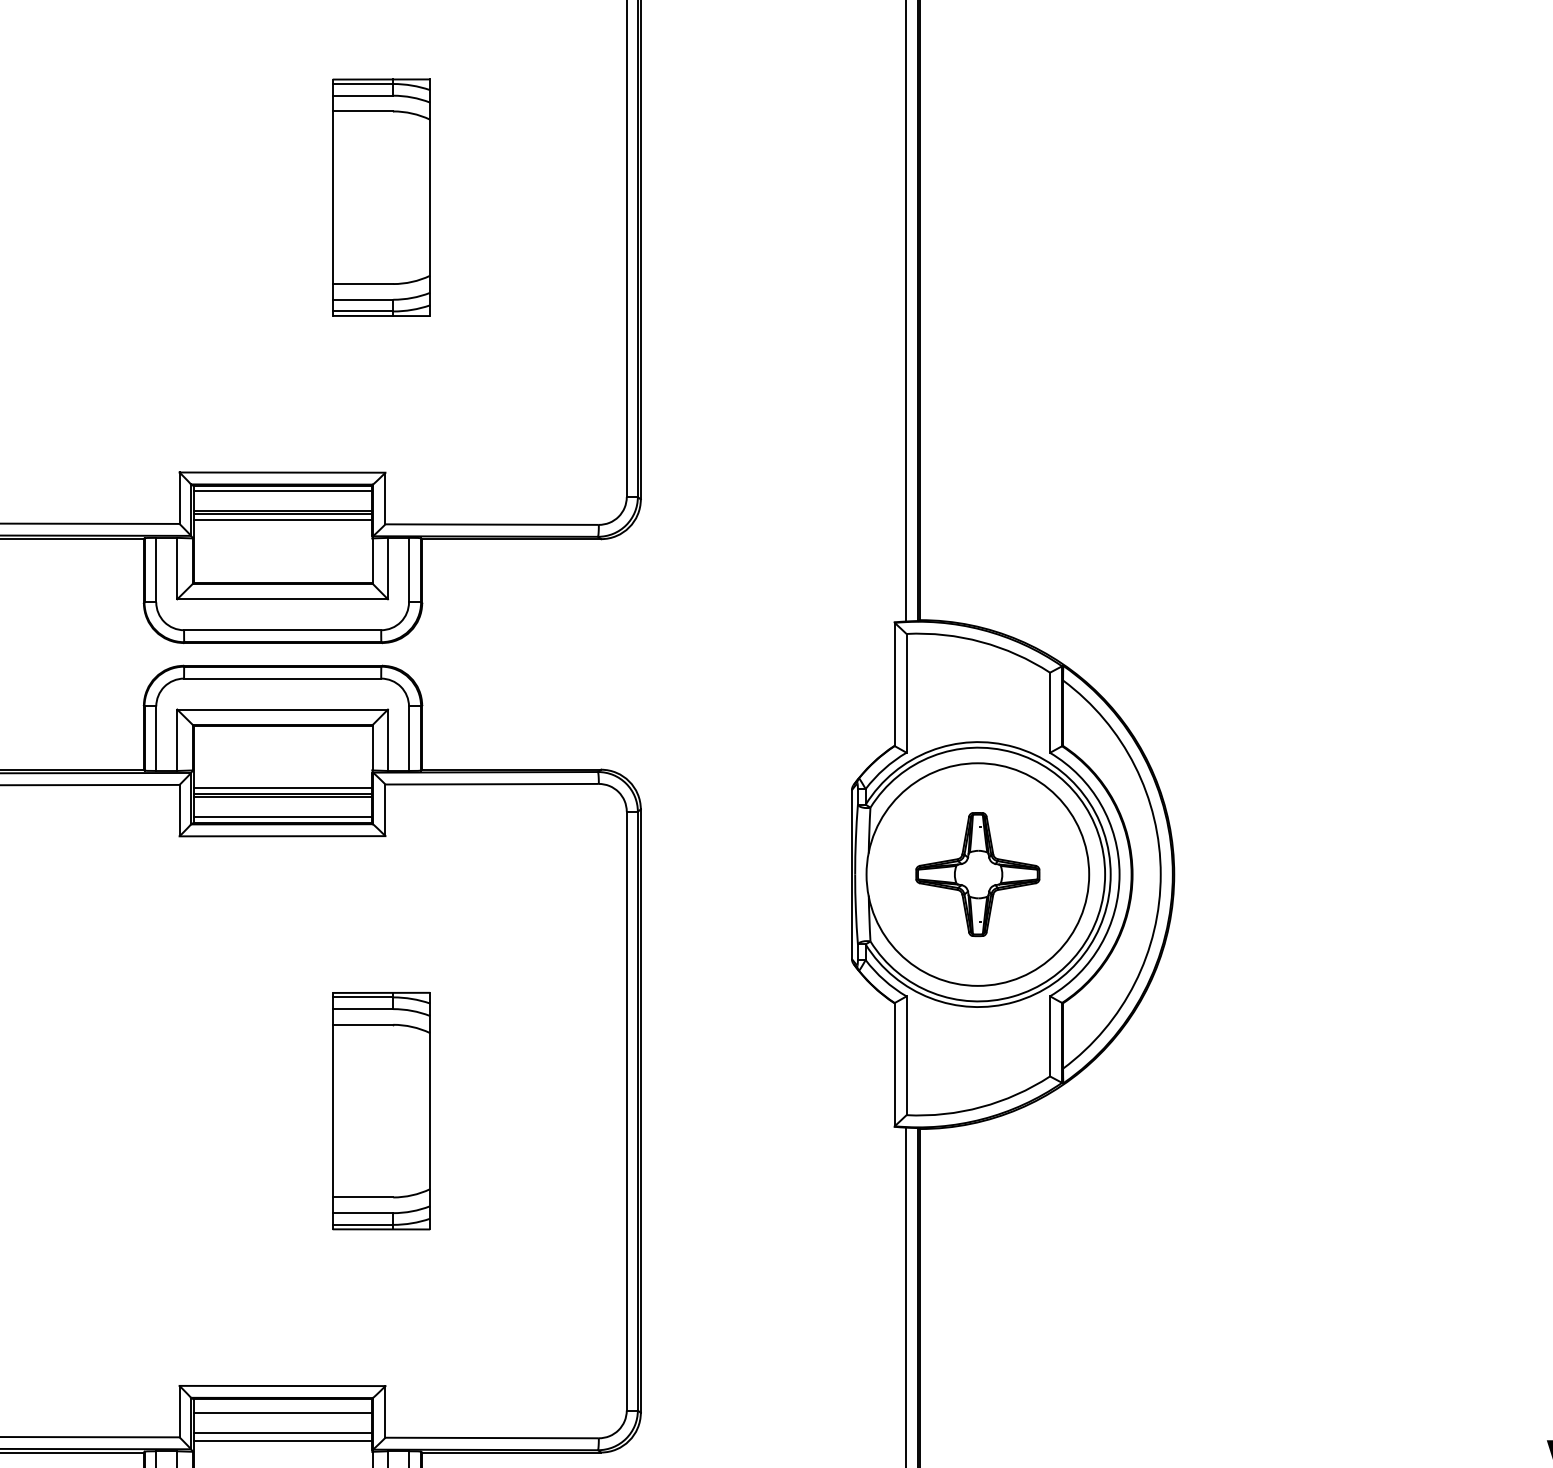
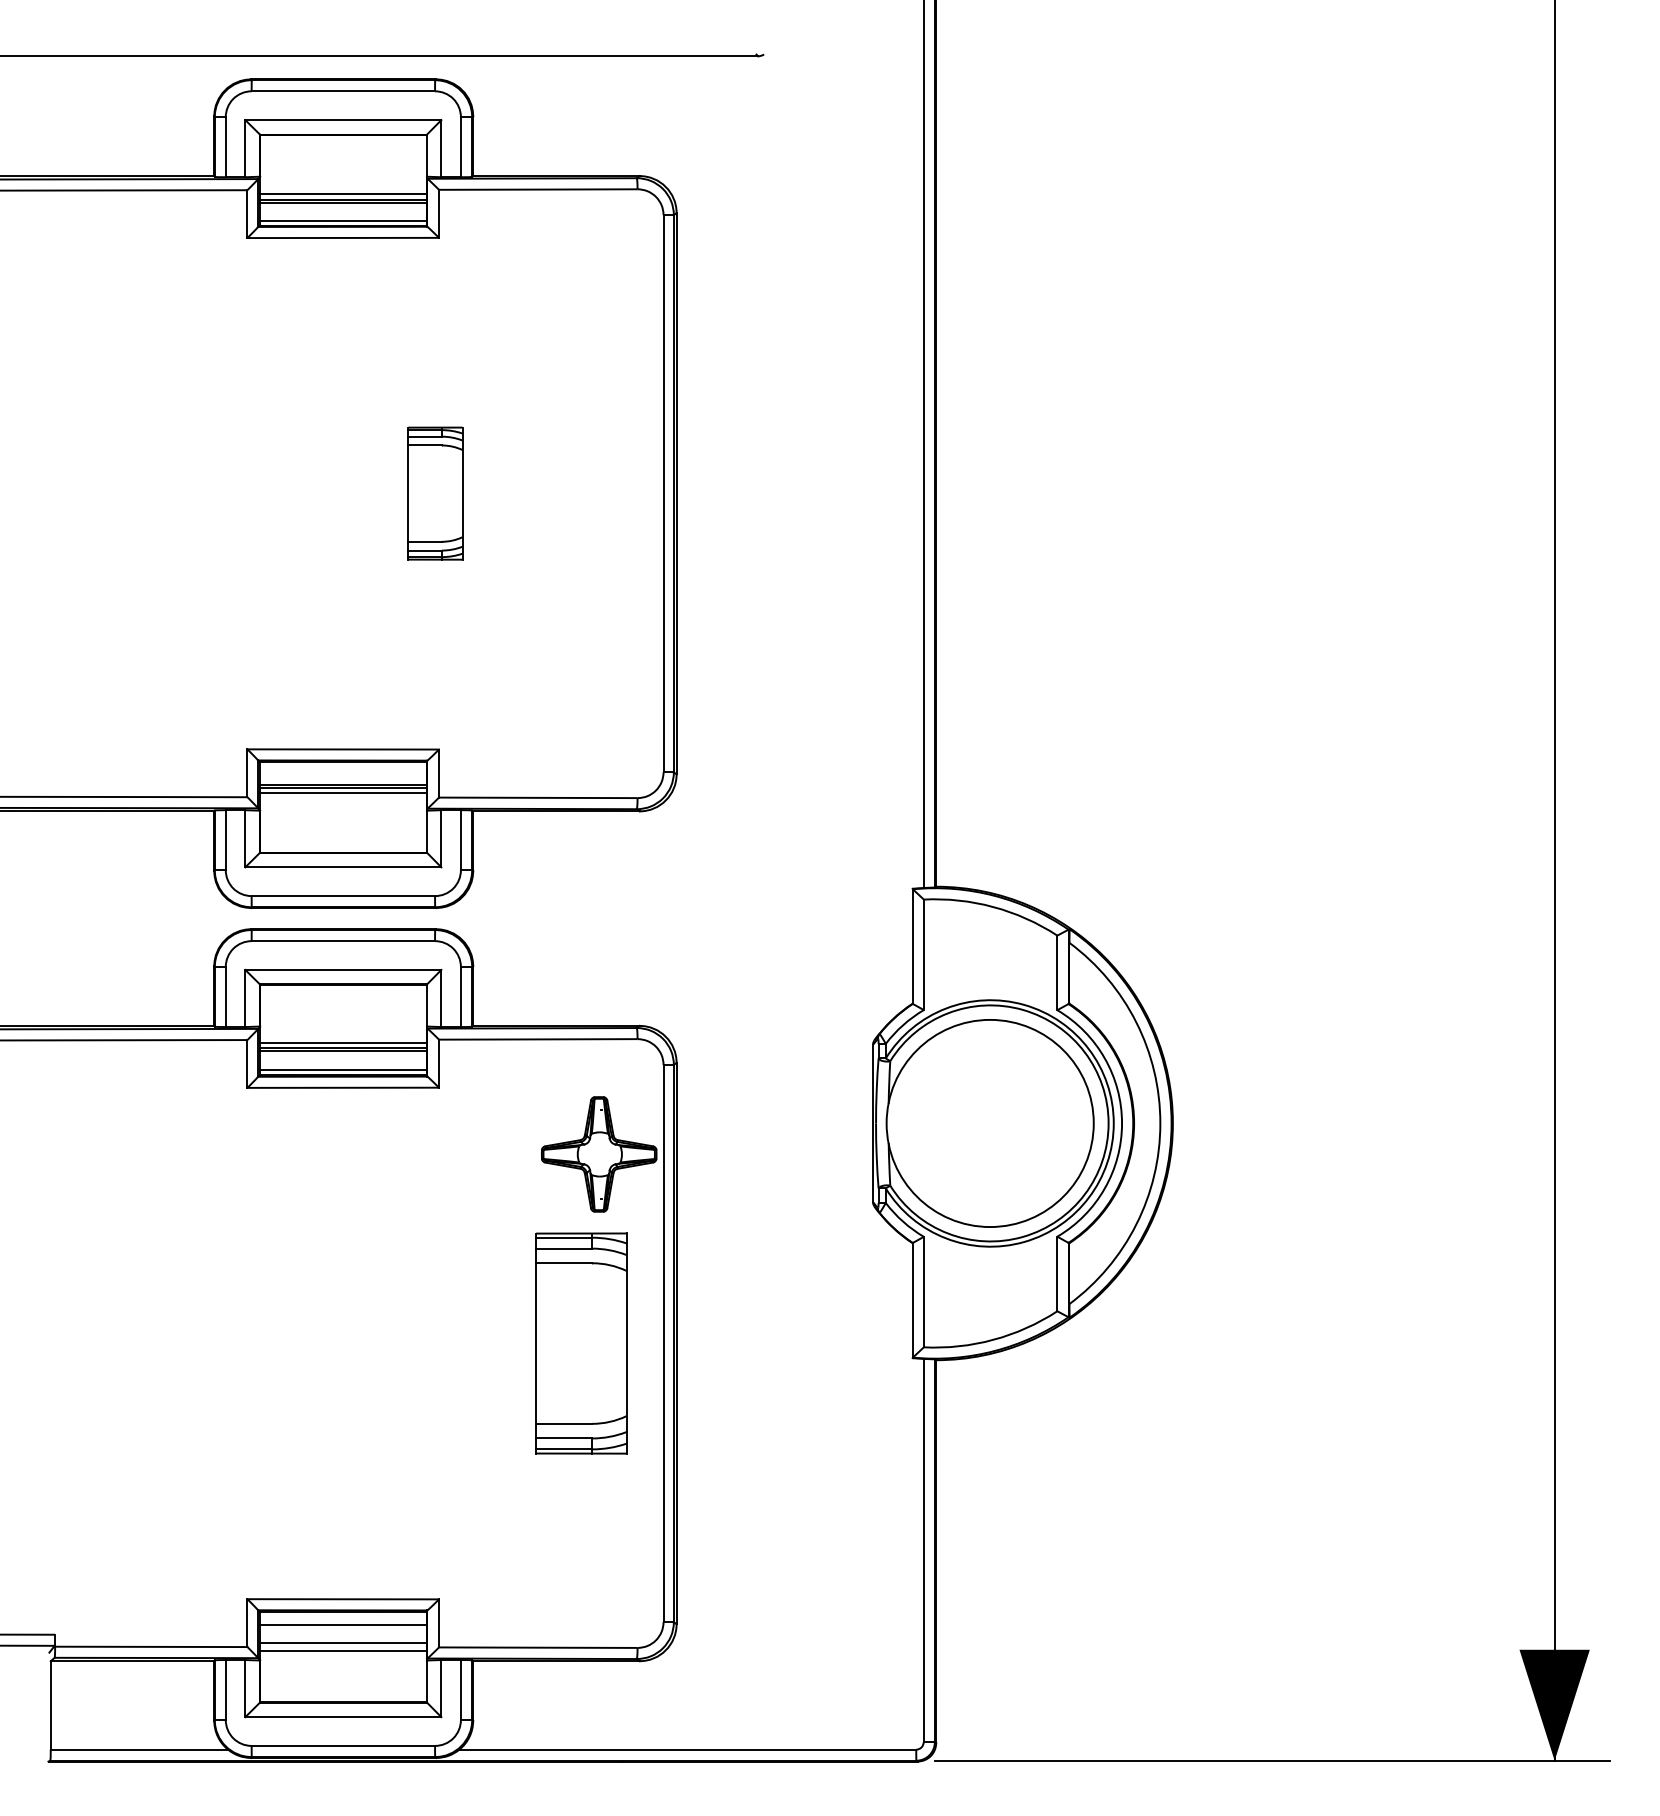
part: (381, 197) -> (435, 493), size x0.6
line: (282, 490) -> (343, 766), removed
part: (978, 874) -> (599, 1154), moved
part: (381, 1111) -> (581, 1343), moved

